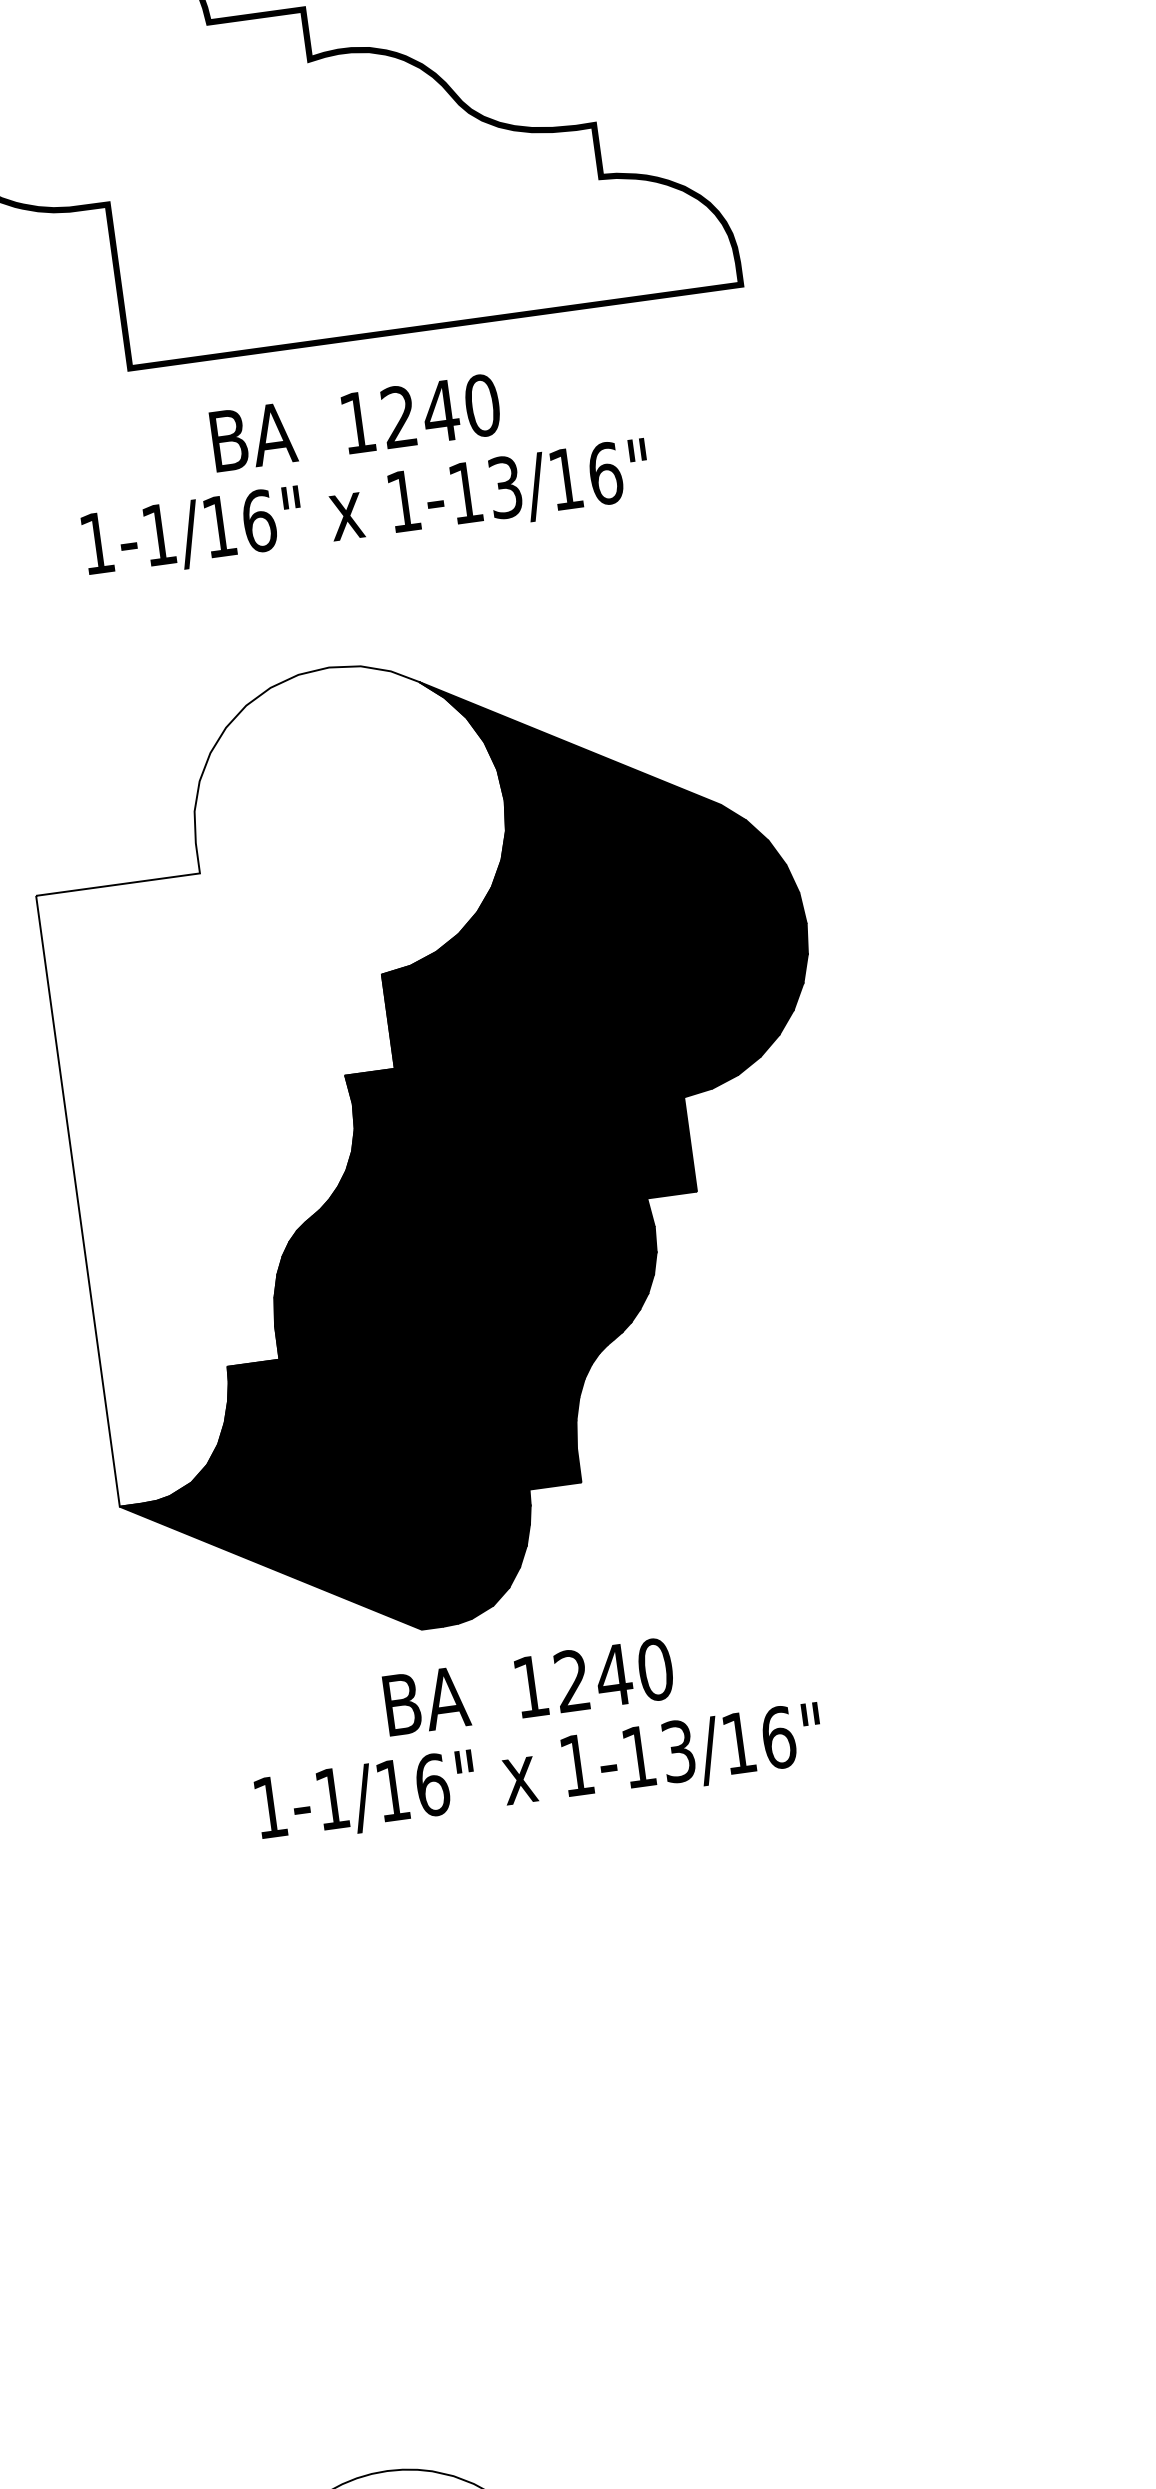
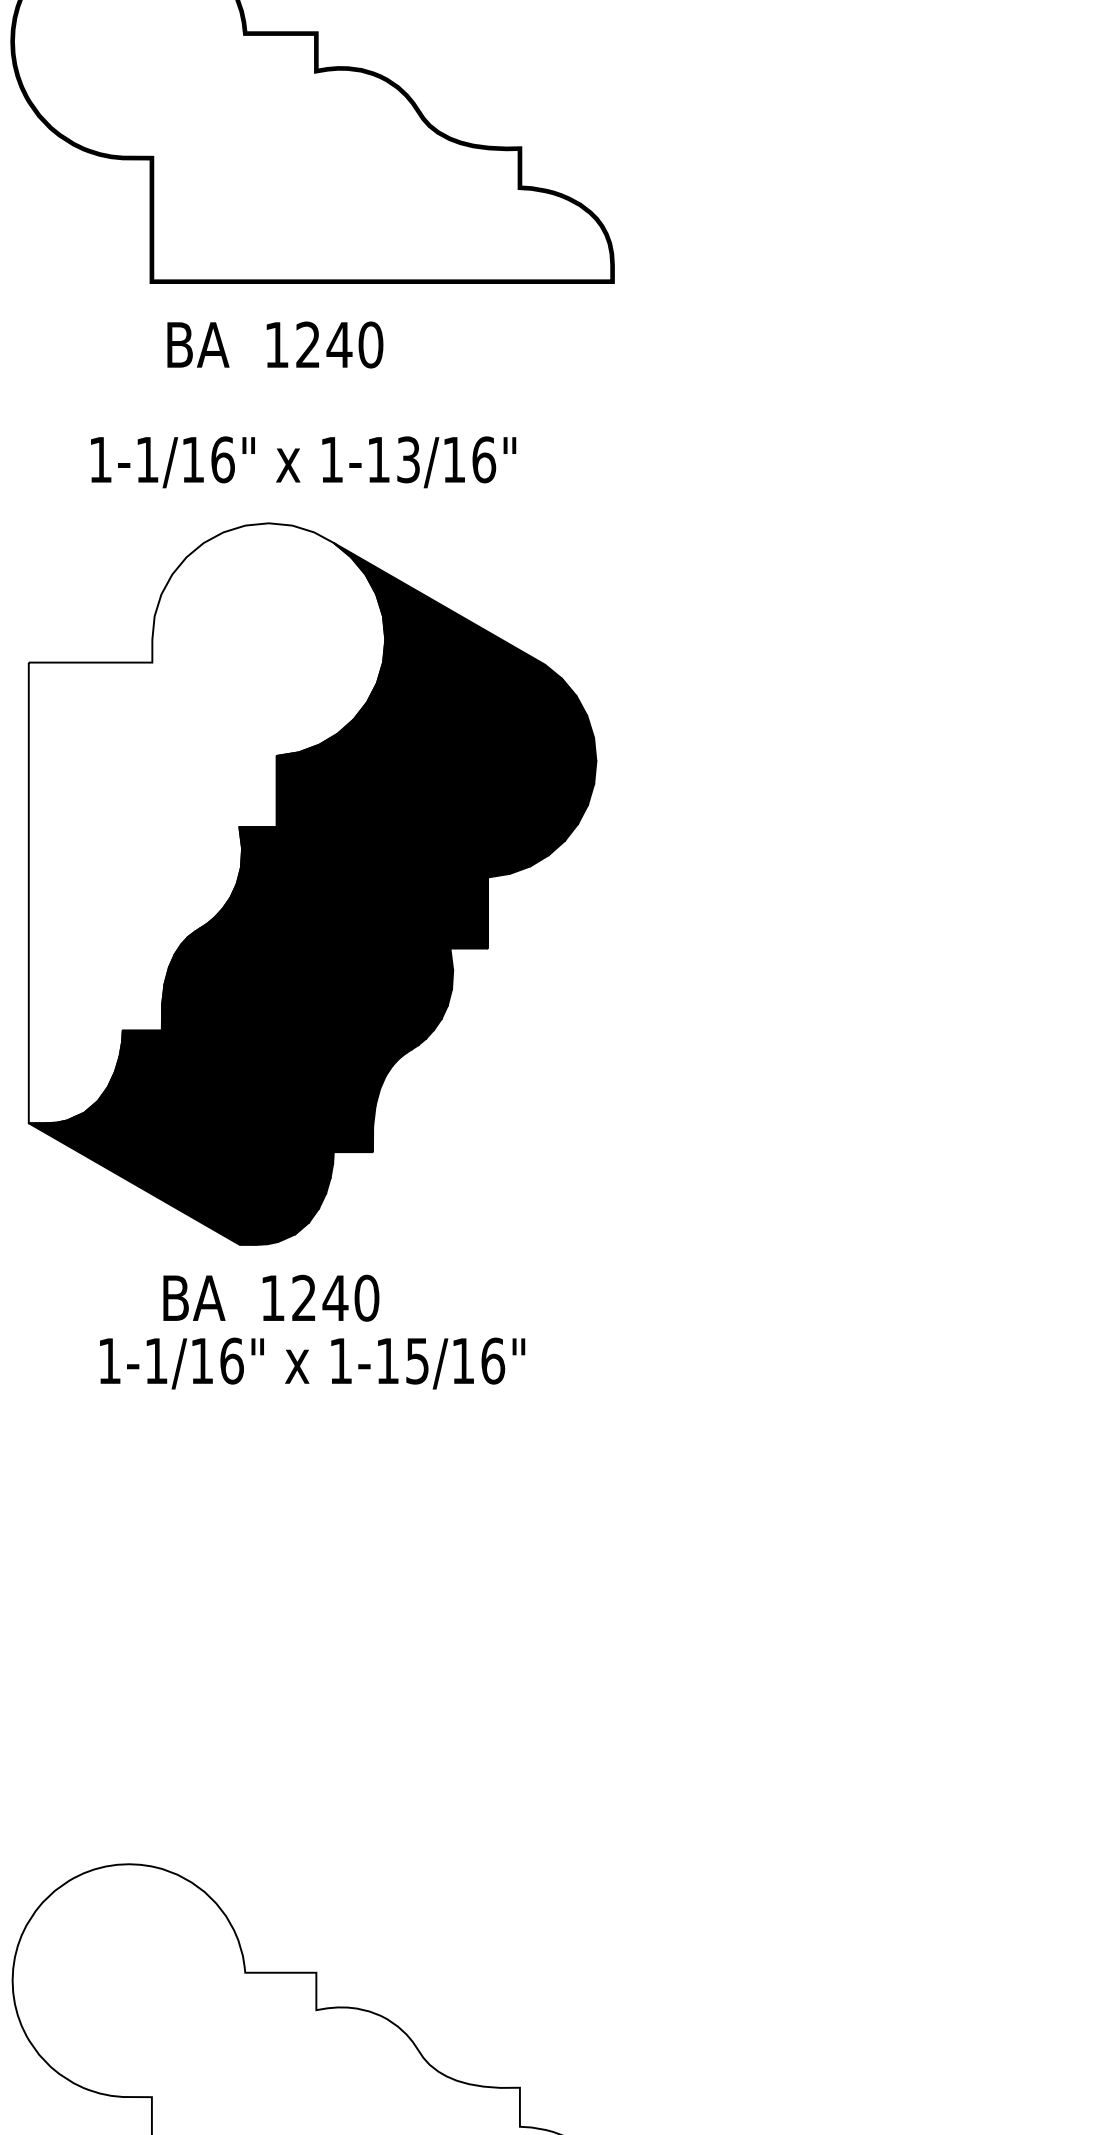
text: (355, 422) -> (275, 344), moved
text: (366, 510) -> (303, 462), moved
text: (528, 1686) -> (271, 1297), moved
text: (678, 1750) -> (417, 1360), 1-13/16" -> 1-15/16"

